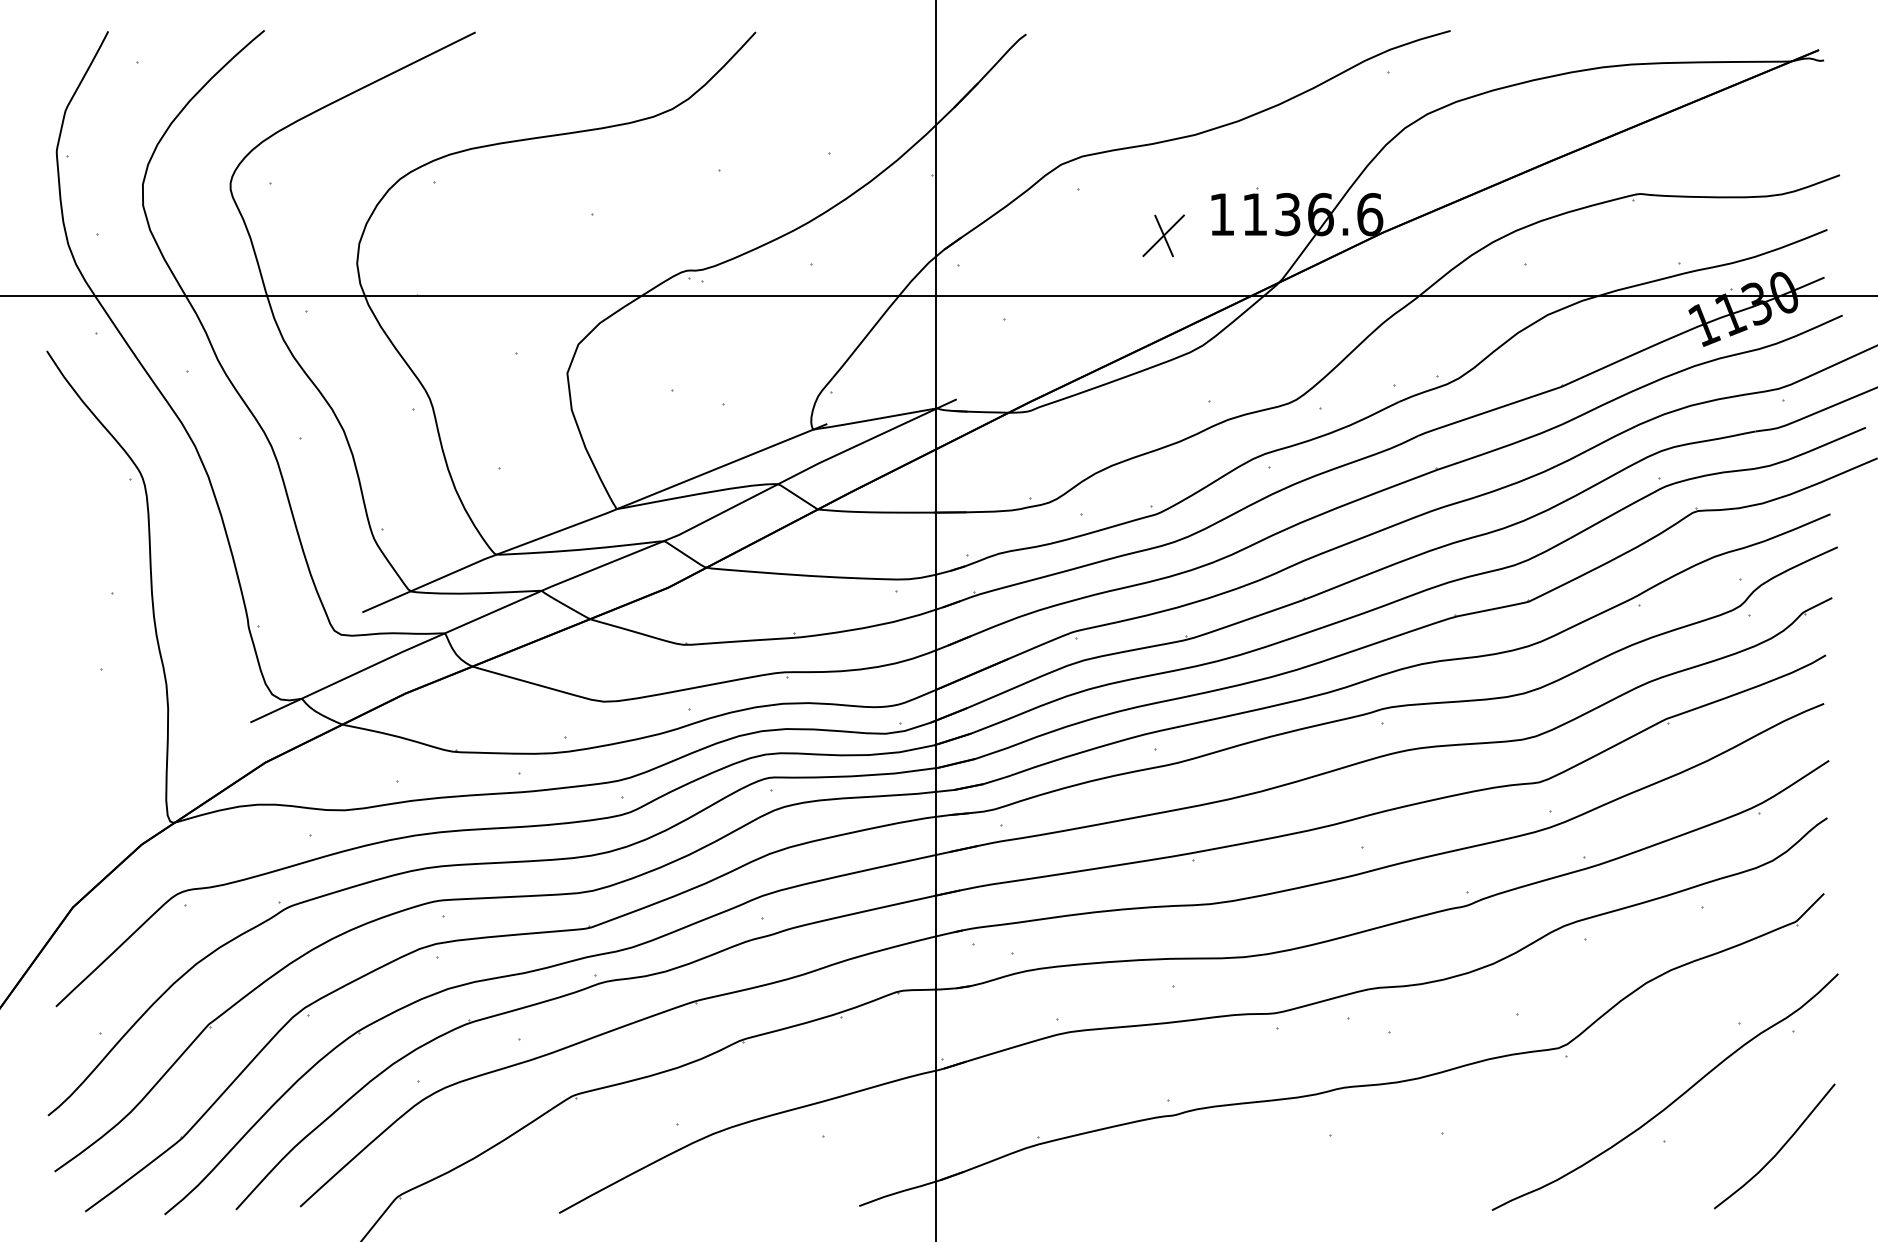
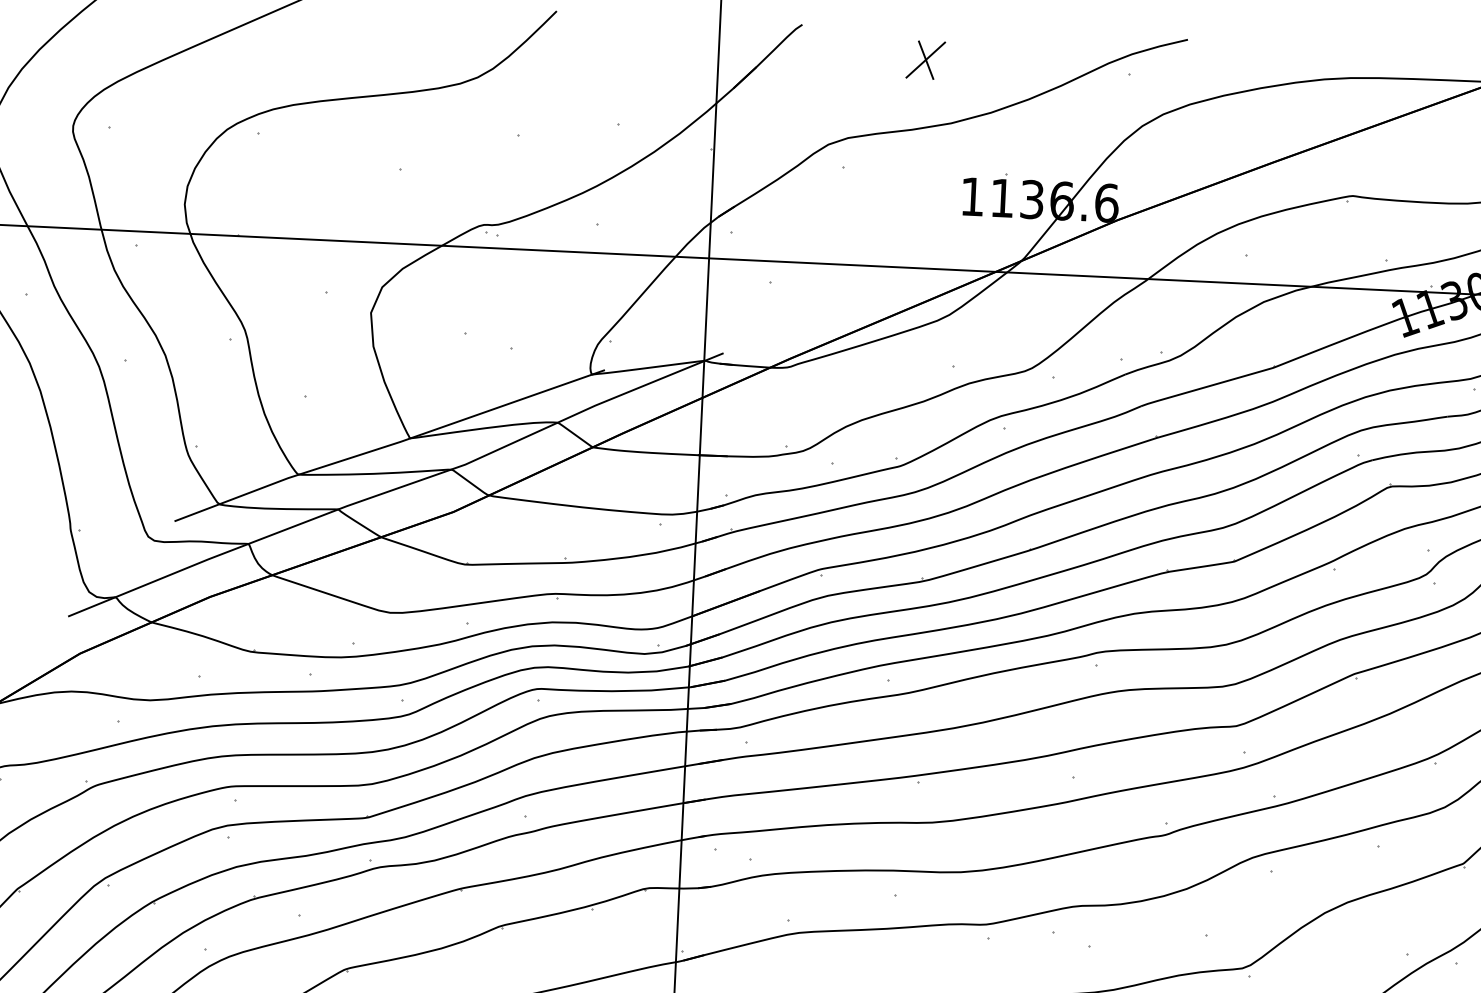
part: (1163, 235) -> (925, 59), moved

